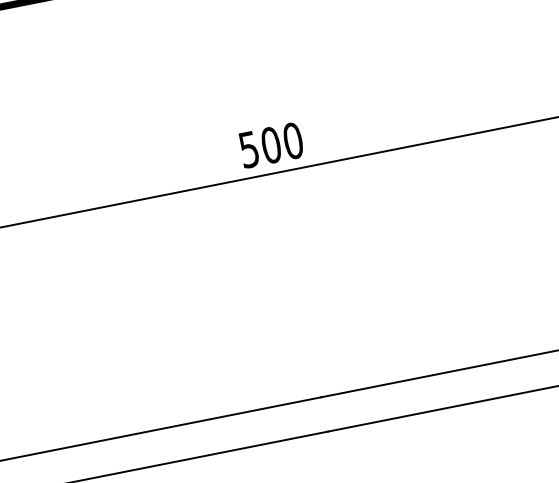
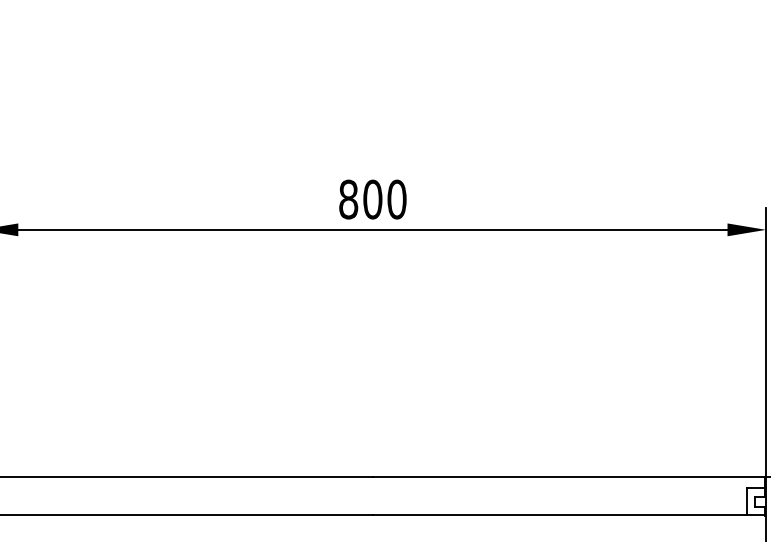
text: (249, 149) -> (348, 199), 500 -> 800

